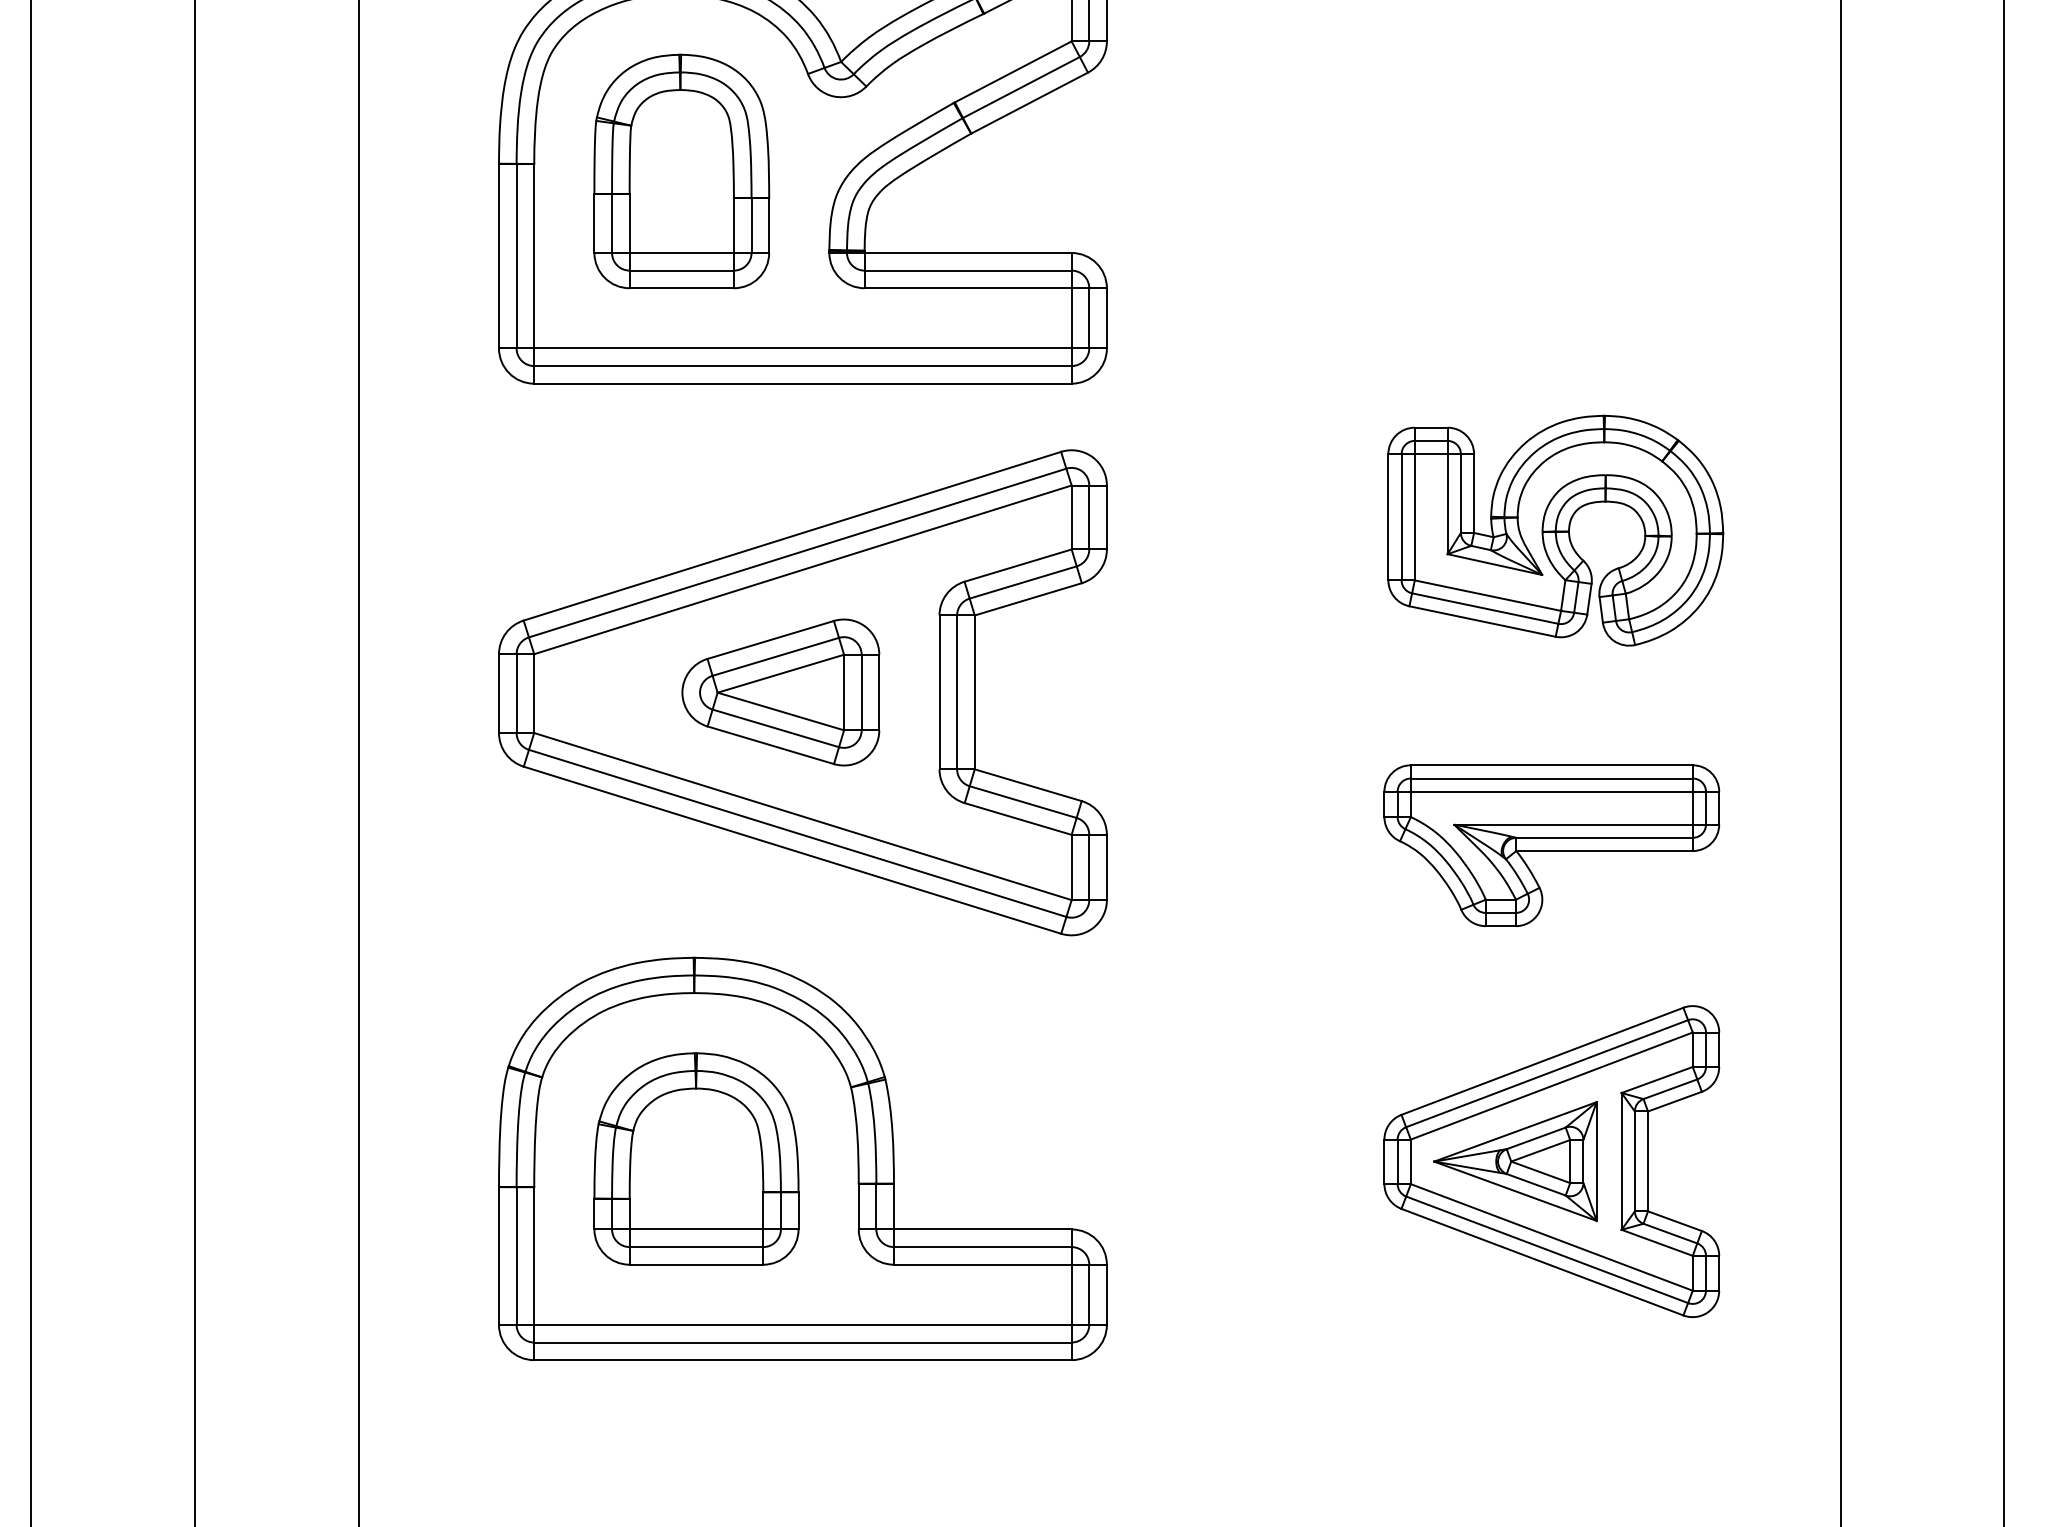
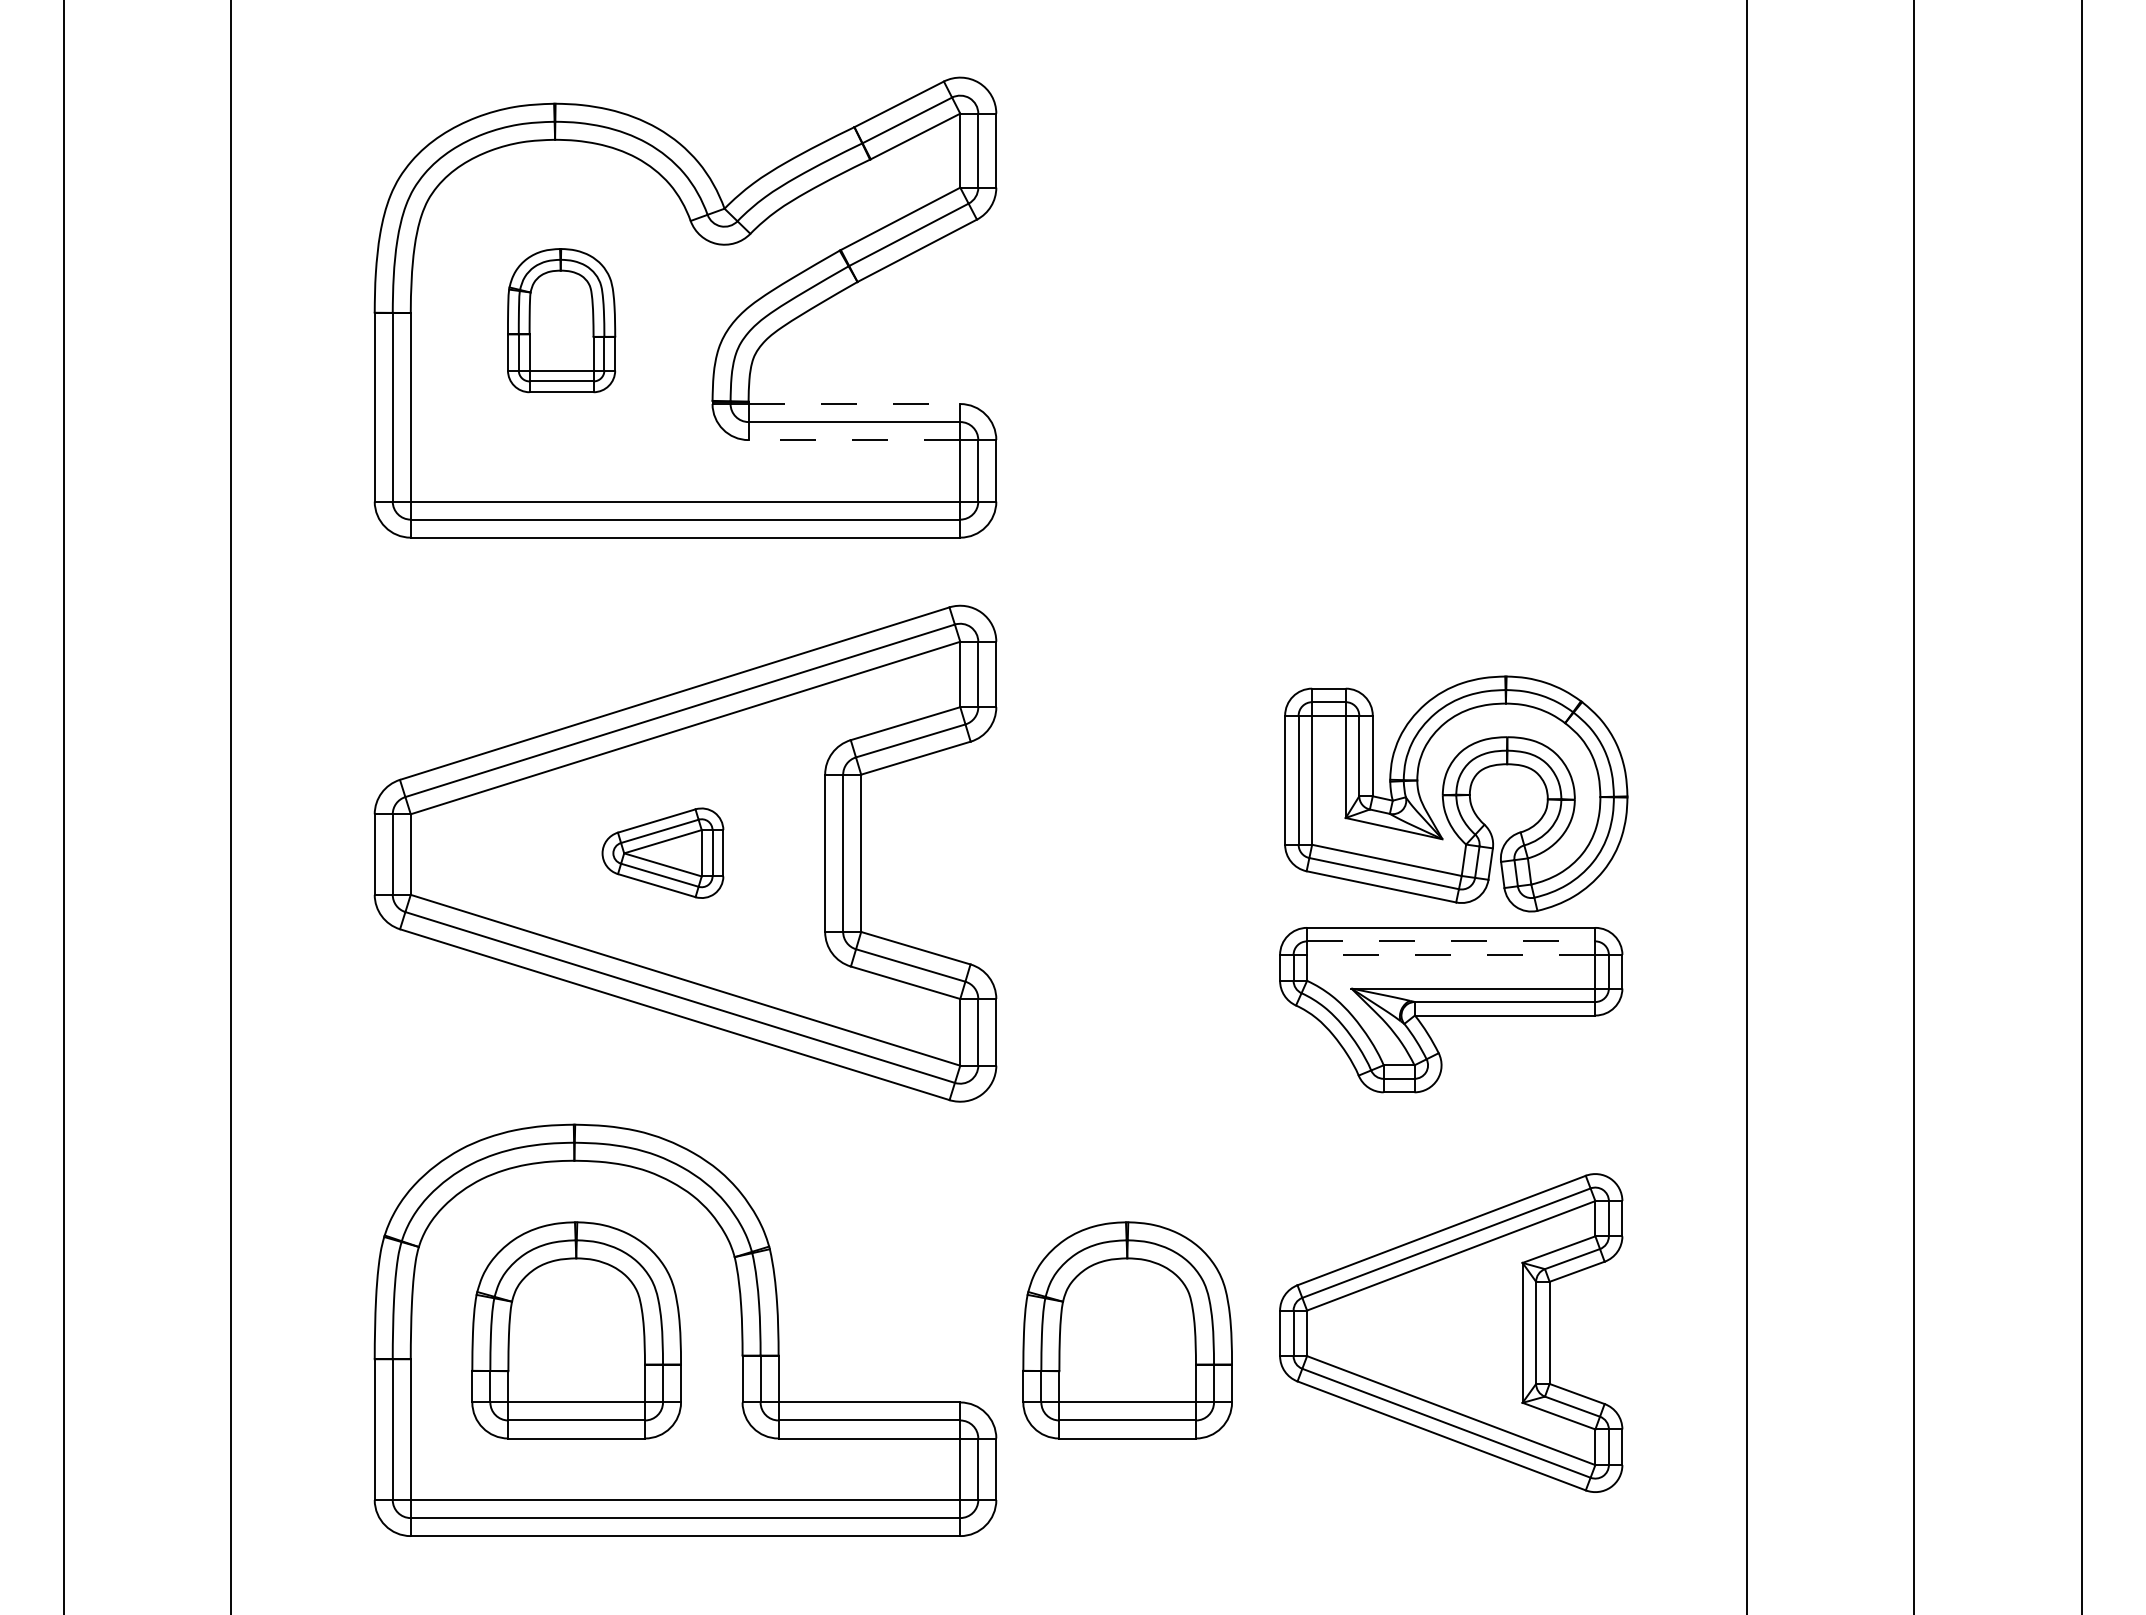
part: (681, 171) -> (561, 320), size x0.6
line: (968, 253) -> (854, 404), solid -> dashed
line: (968, 288) -> (854, 440), solid -> dashed
part: (1555, 530) -> (1456, 793), moved
part: (780, 691) -> (662, 852), size x0.6
line: (1552, 778) -> (1451, 941), solid -> dashed
line: (1551, 791) -> (1450, 954), solid -> dashed
part: (1235, 1159) -> (1127, 1330), added
part: (1515, 1161) -> (1414, 1332), removed

